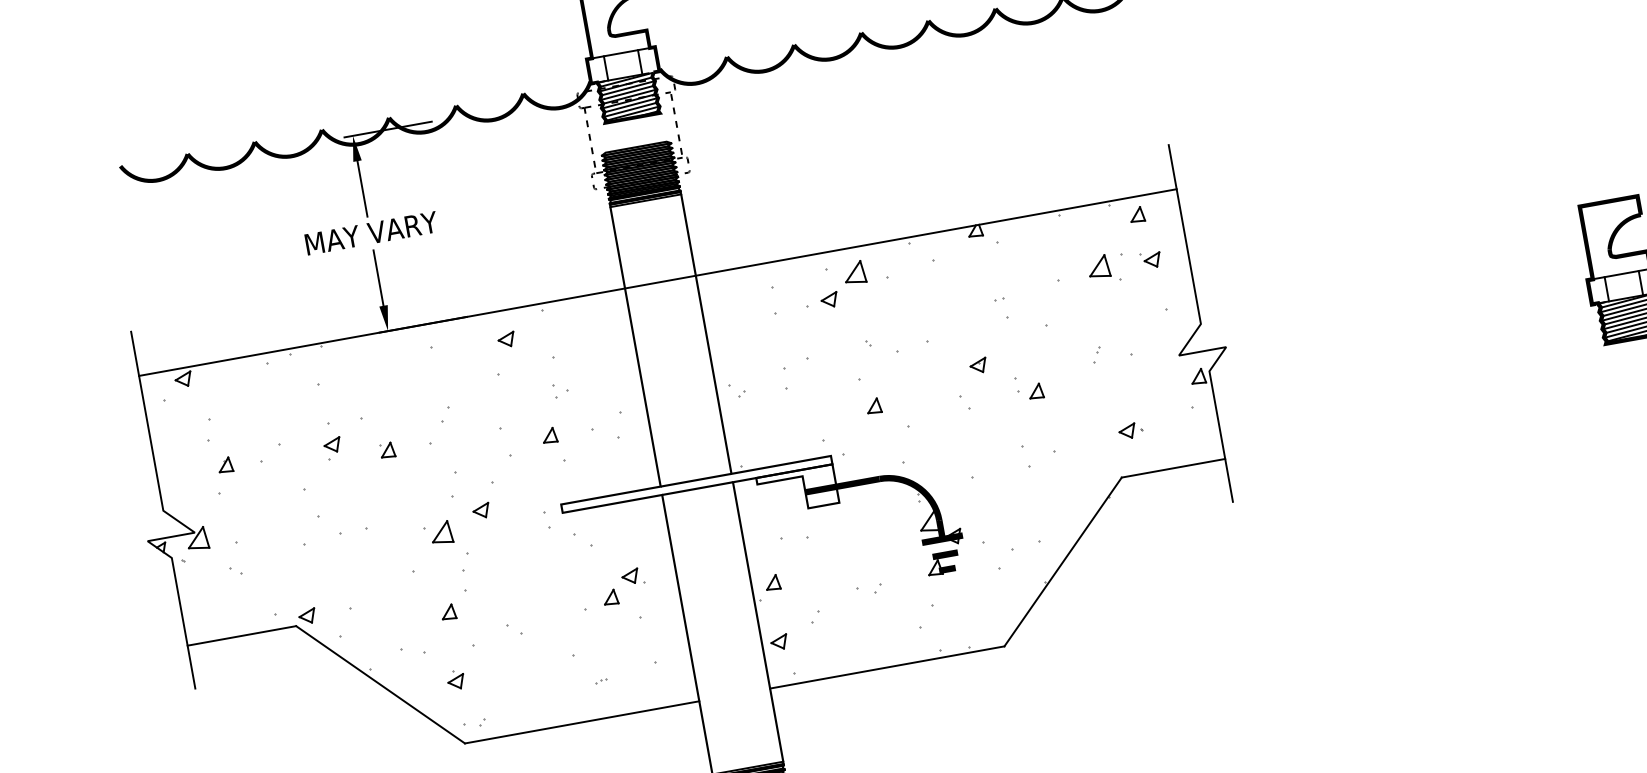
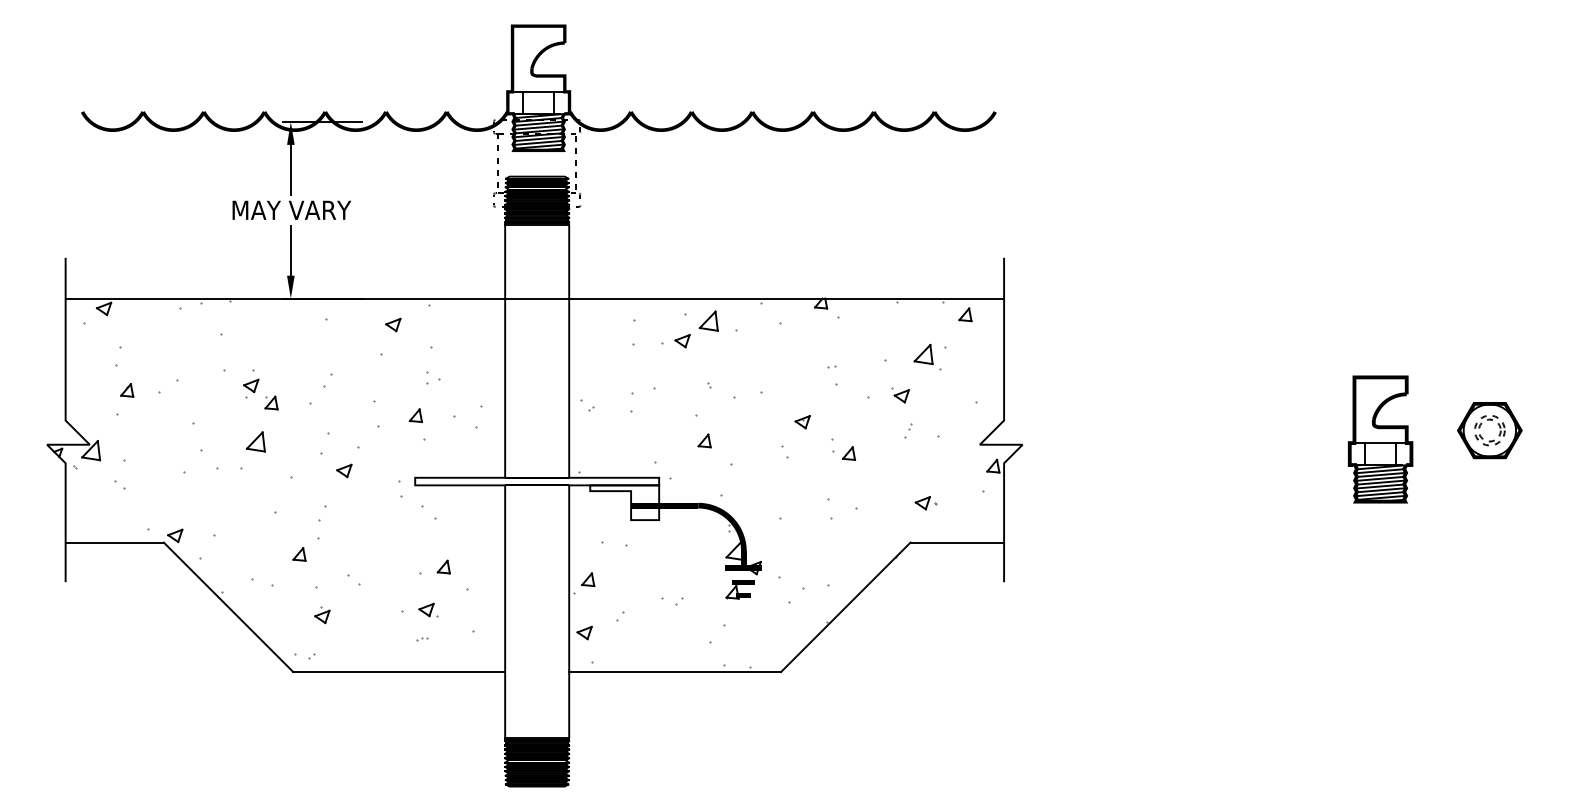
part: (1151, 259) -> (900, 395), moved
part: (333, 448) -> (251, 388), moved
part: (441, 532) -> (255, 441), moved
part: (632, 575) -> (428, 609), moved
part: (456, 680) -> (322, 615), moved

